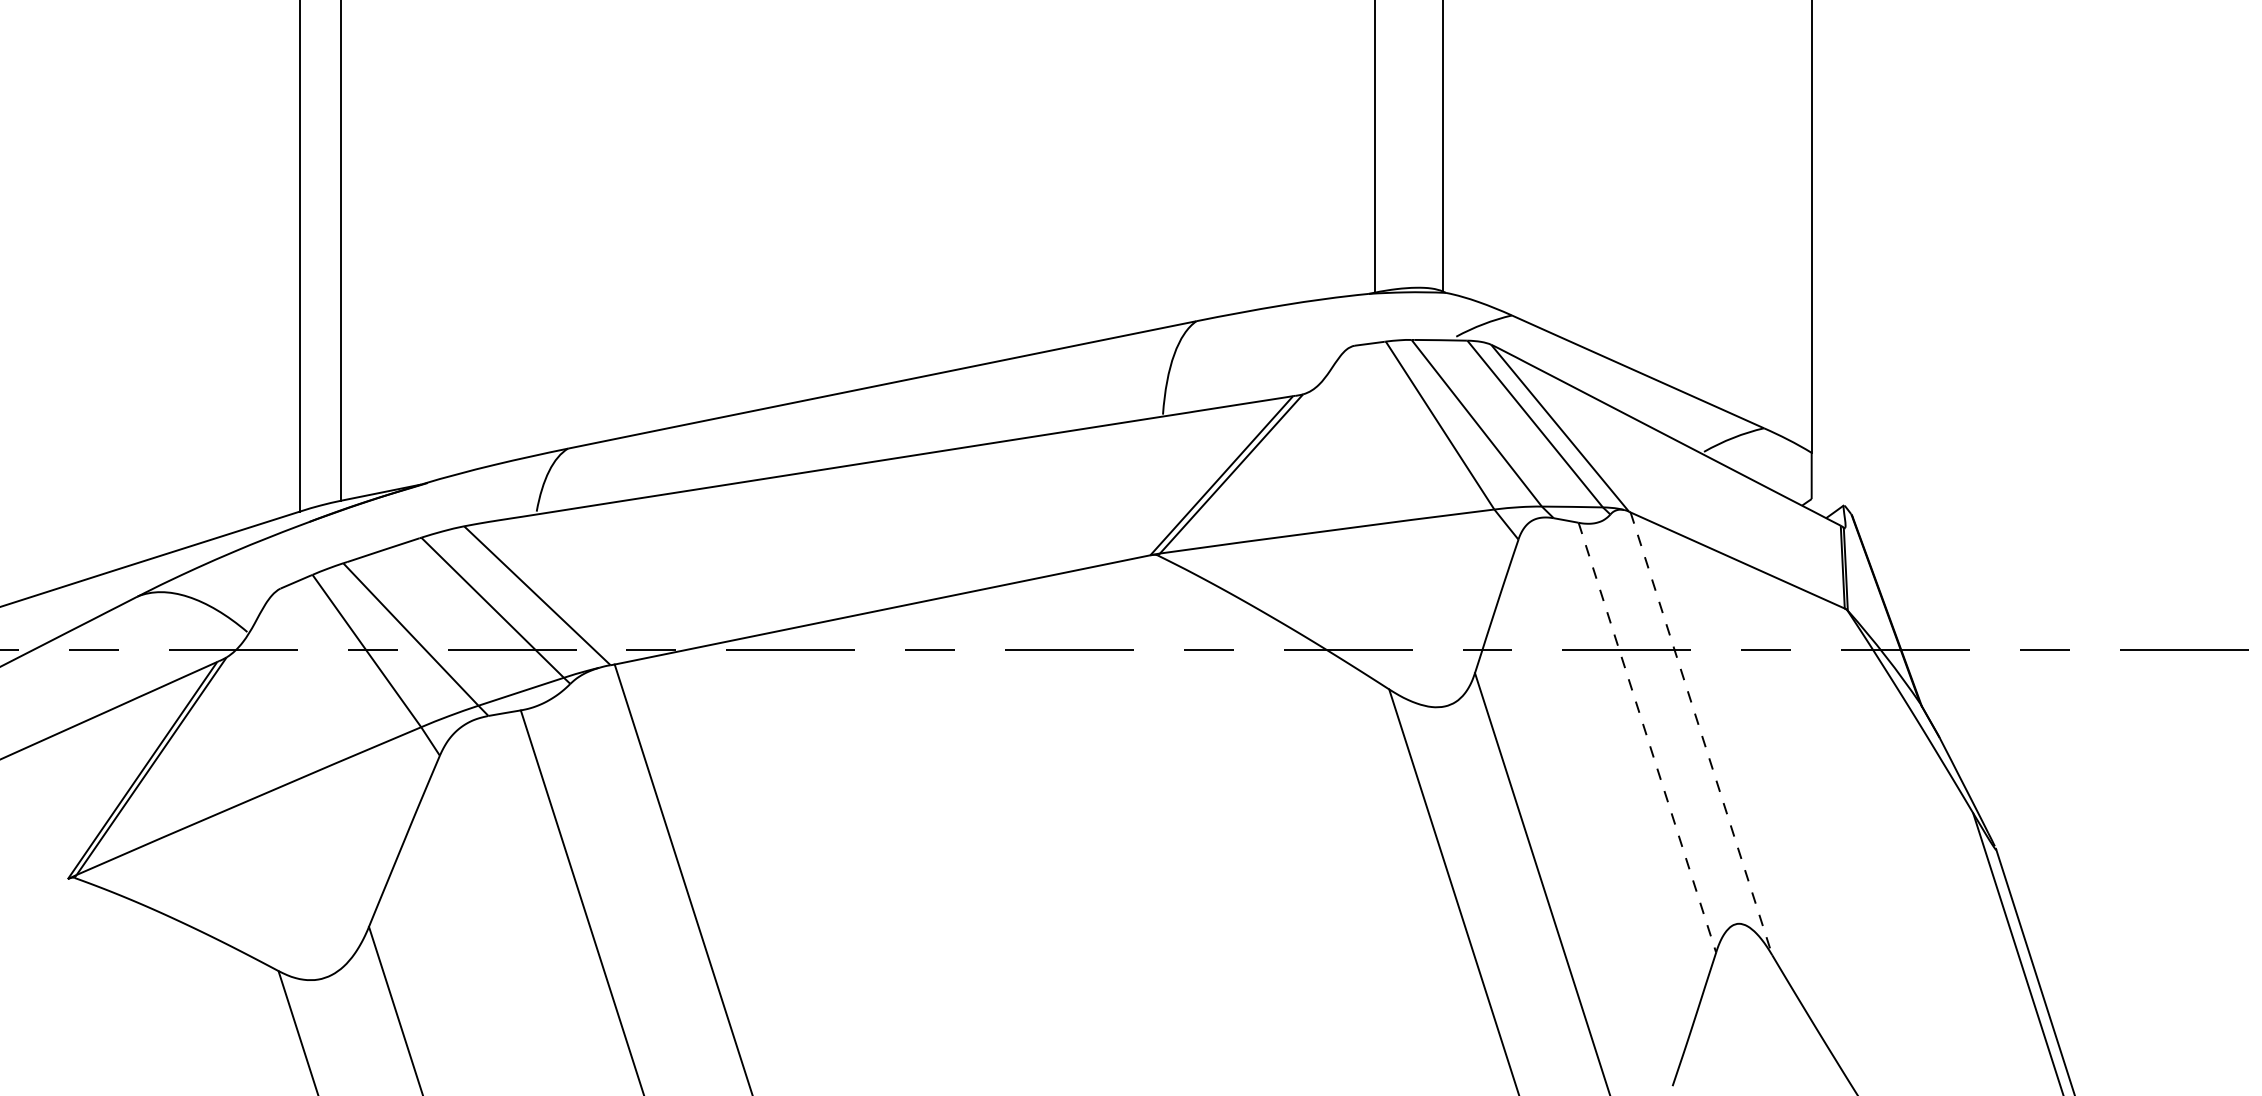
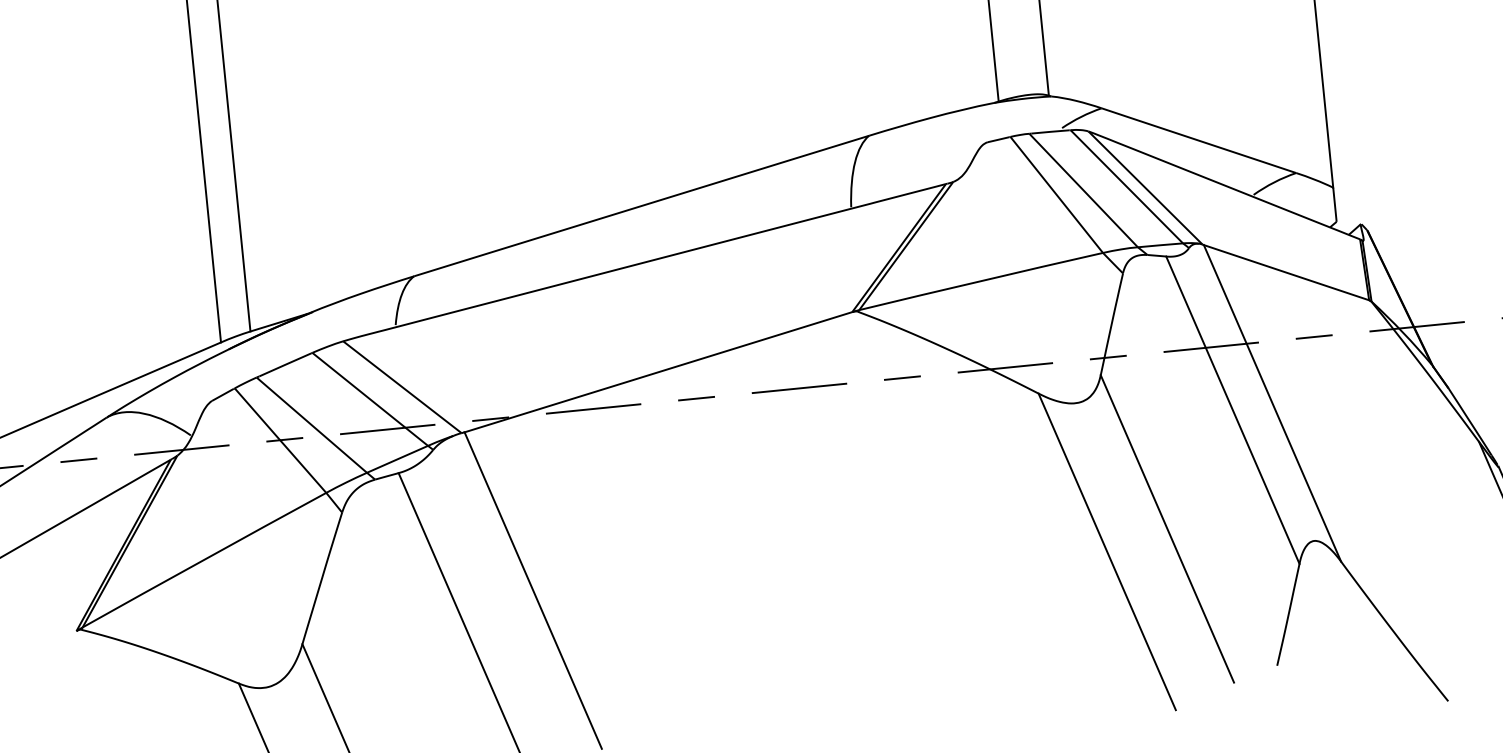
line: (1701, 734) -> (1272, 403), dashed -> solid
line: (1647, 737) -> (1232, 410), dashed -> solid

